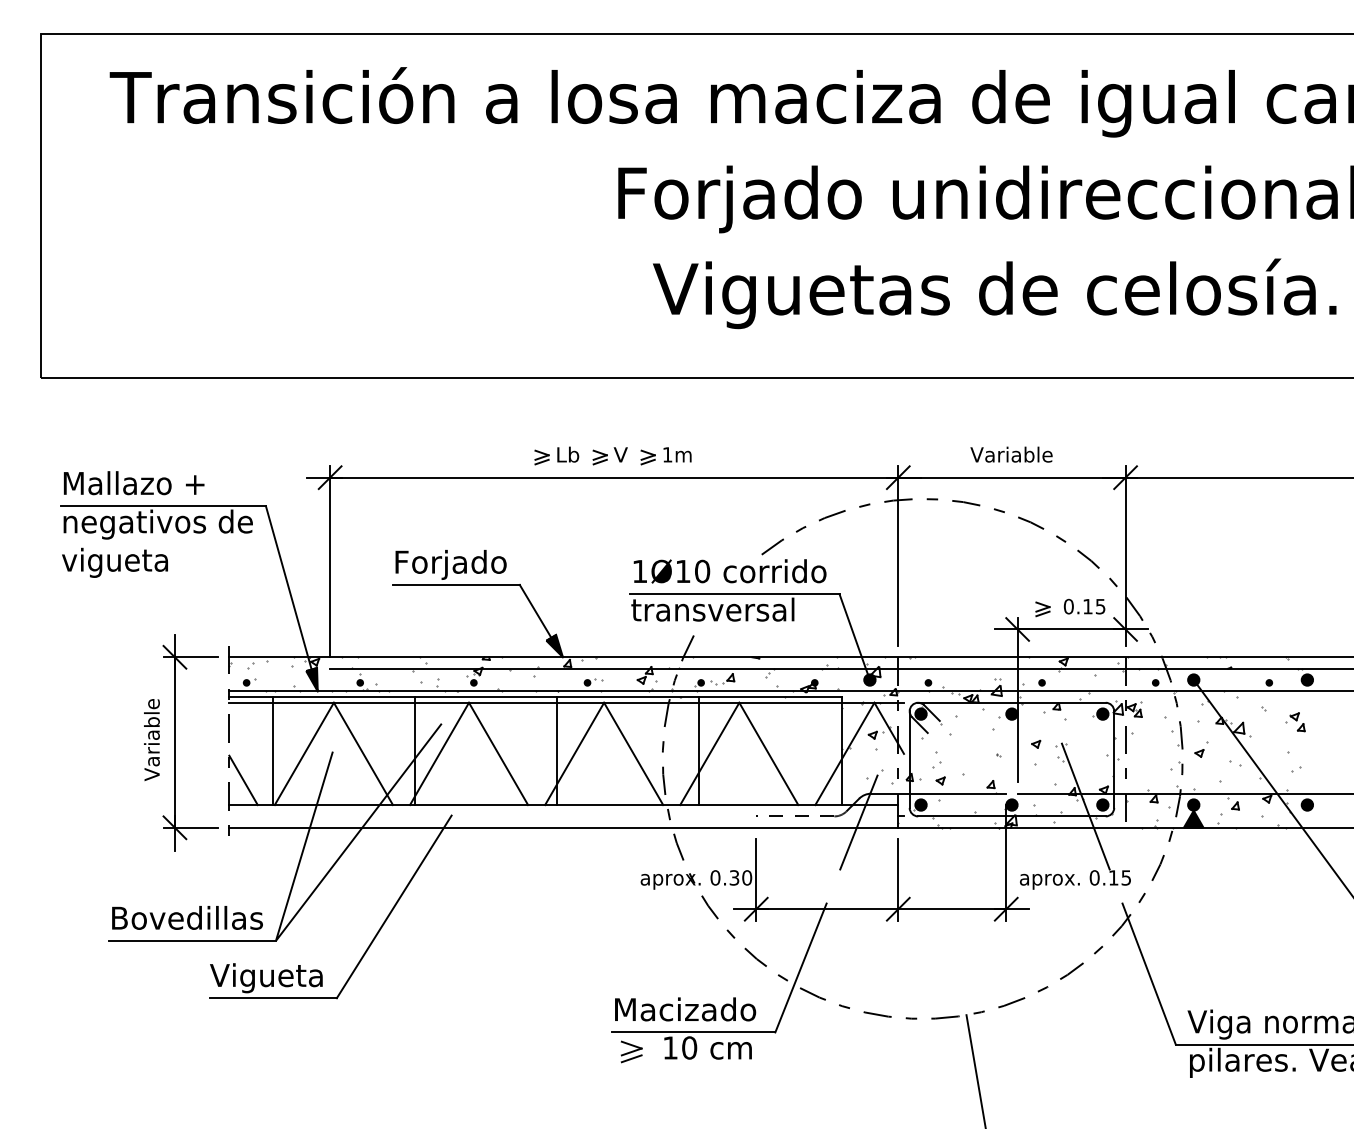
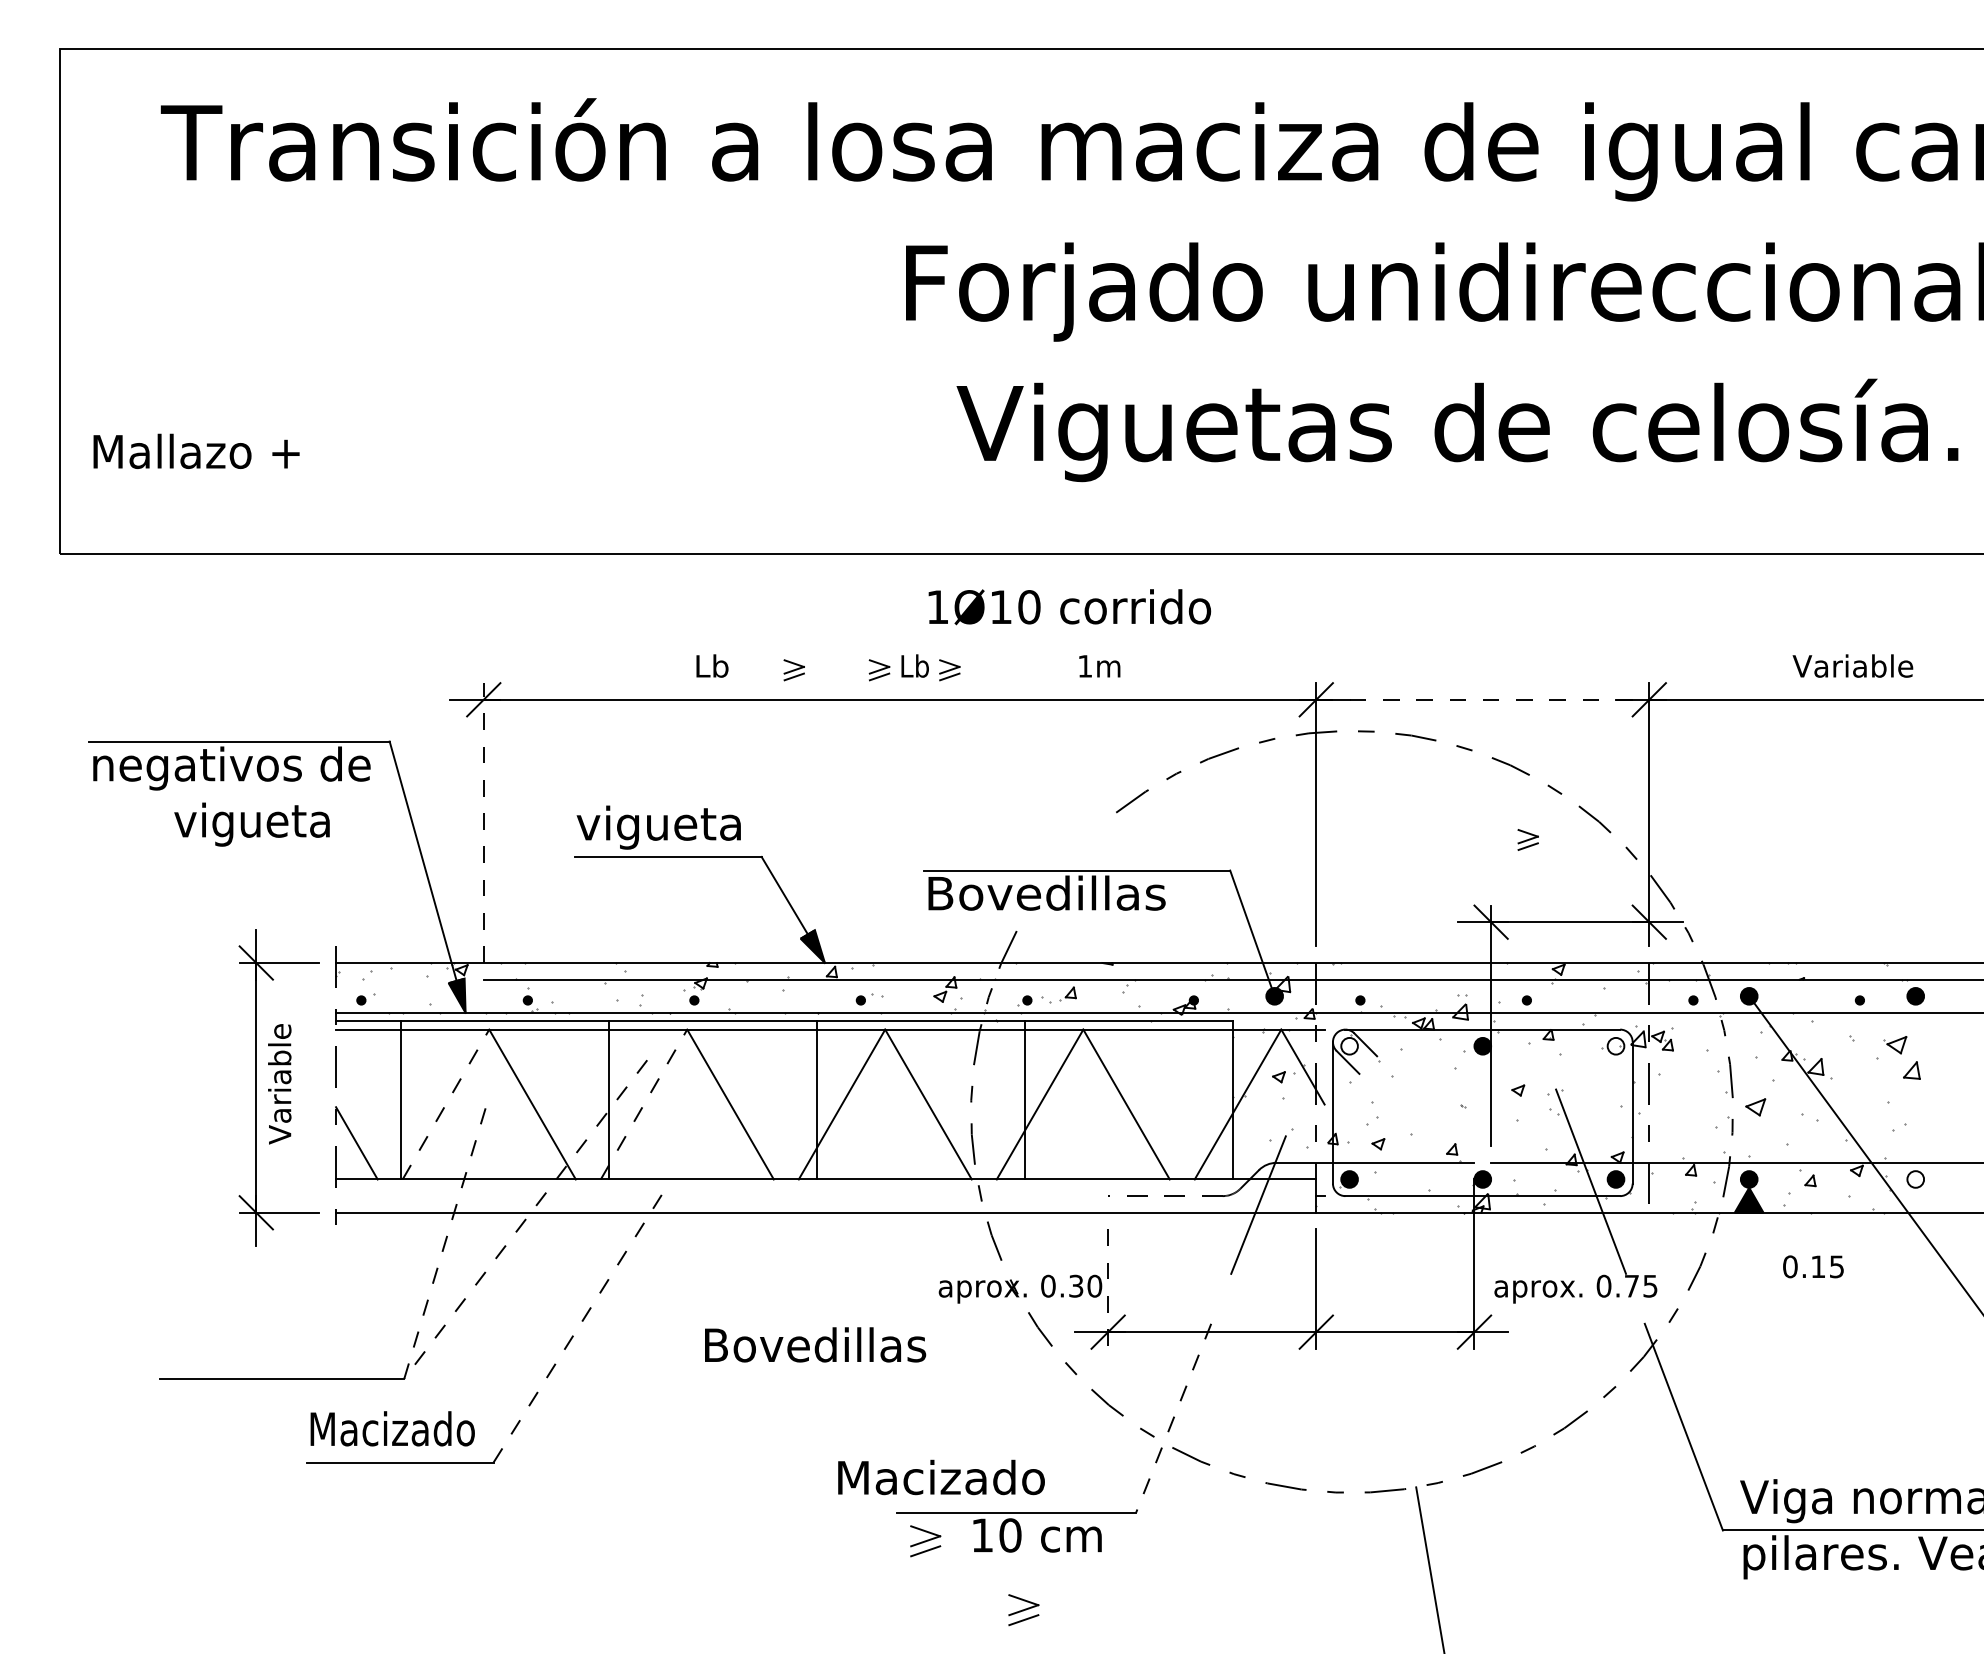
text: (568, 454) -> (712, 665), moved
text: (623, 454) -> (913, 665), V -> Lb
text: (677, 454) -> (1099, 665), moved
text: (1011, 454) -> (1852, 665), moved
line: (1011, 477) -> (1482, 699), solid -> dashed
text: (133, 483) -> (195, 451), moved
line: (330, 561) -> (484, 822), solid -> dashed
text: (114, 562) -> (251, 824), moved
text: (449, 564) -> (658, 827), Forjado -> vigueta
text: (729, 571) -> (1068, 607), moved
text: (1084, 606) -> (1813, 1266), moved
text: (713, 609) -> (1045, 892), transversal -> Bovedillas
part: (1042, 609) -> (1527, 840), moved
fill: (920, 713) -> (1348, 1045), removed
fill: (1102, 713) -> (1615, 1045), removed
part: (1295, 722) -> (1898, 1058), size x1.6
text: (151, 740) -> (279, 1084), moved
part: (1201, 749) -> (1760, 1098), size x1.6
line: (304, 753) -> (446, 1103), solid -> dashed
line: (439, 753) -> (643, 1103), solid -> dashed
fill: (1307, 804) -> (1915, 1178), removed
text: (1113, 877) -> (1631, 1285), 0.15 -> 0.75
line: (756, 879) -> (1108, 1288), solid -> dashed
line: (394, 906) -> (578, 1328), solid -> dashed
line: (298, 911) -> (437, 1335), solid -> dashed
text: (187, 917) -> (815, 1344), moved
line: (800, 968) -> (1172, 1418), solid -> dashed
text: (267, 978) -> (391, 1433), Vigueta -> Macizado
text: (685, 1009) -> (941, 1477), moved
part: (698, 1098) -> (1023, 1609), added

